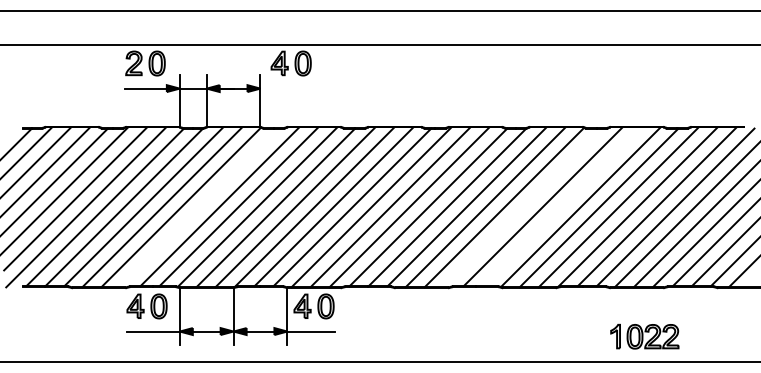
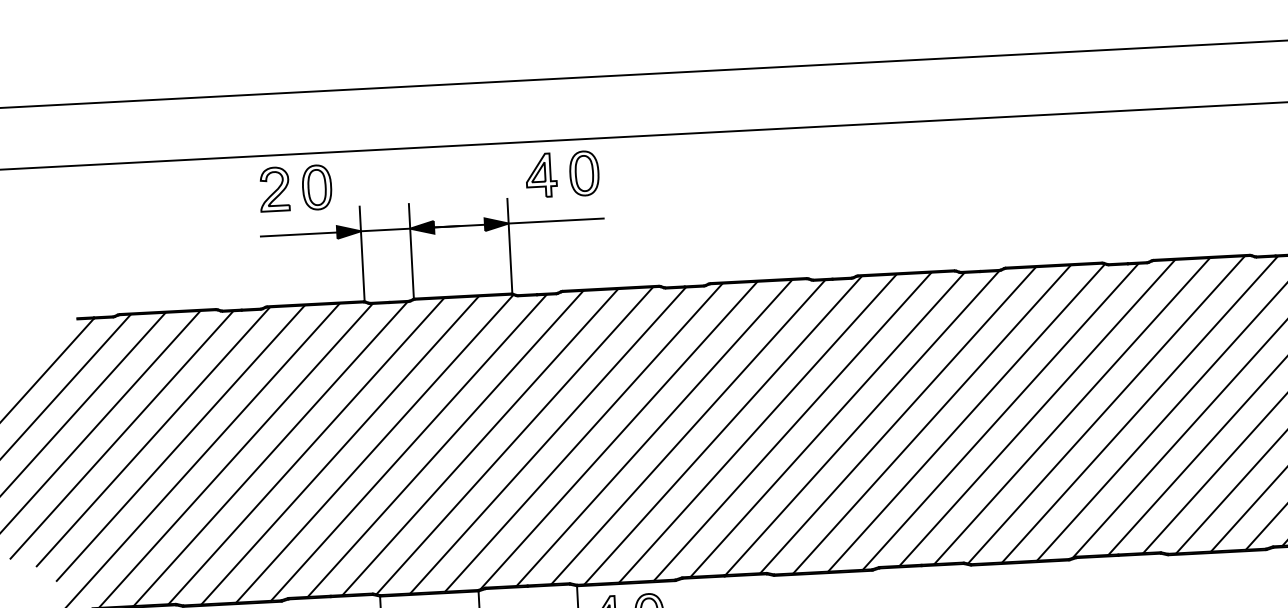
line: (286, 88) -> (556, 220), added
line: (561, 206) -> (1071, 410), added
line: (199, 207) -> (408, 446), added
line: (522, 207) -> (999, 415), added

